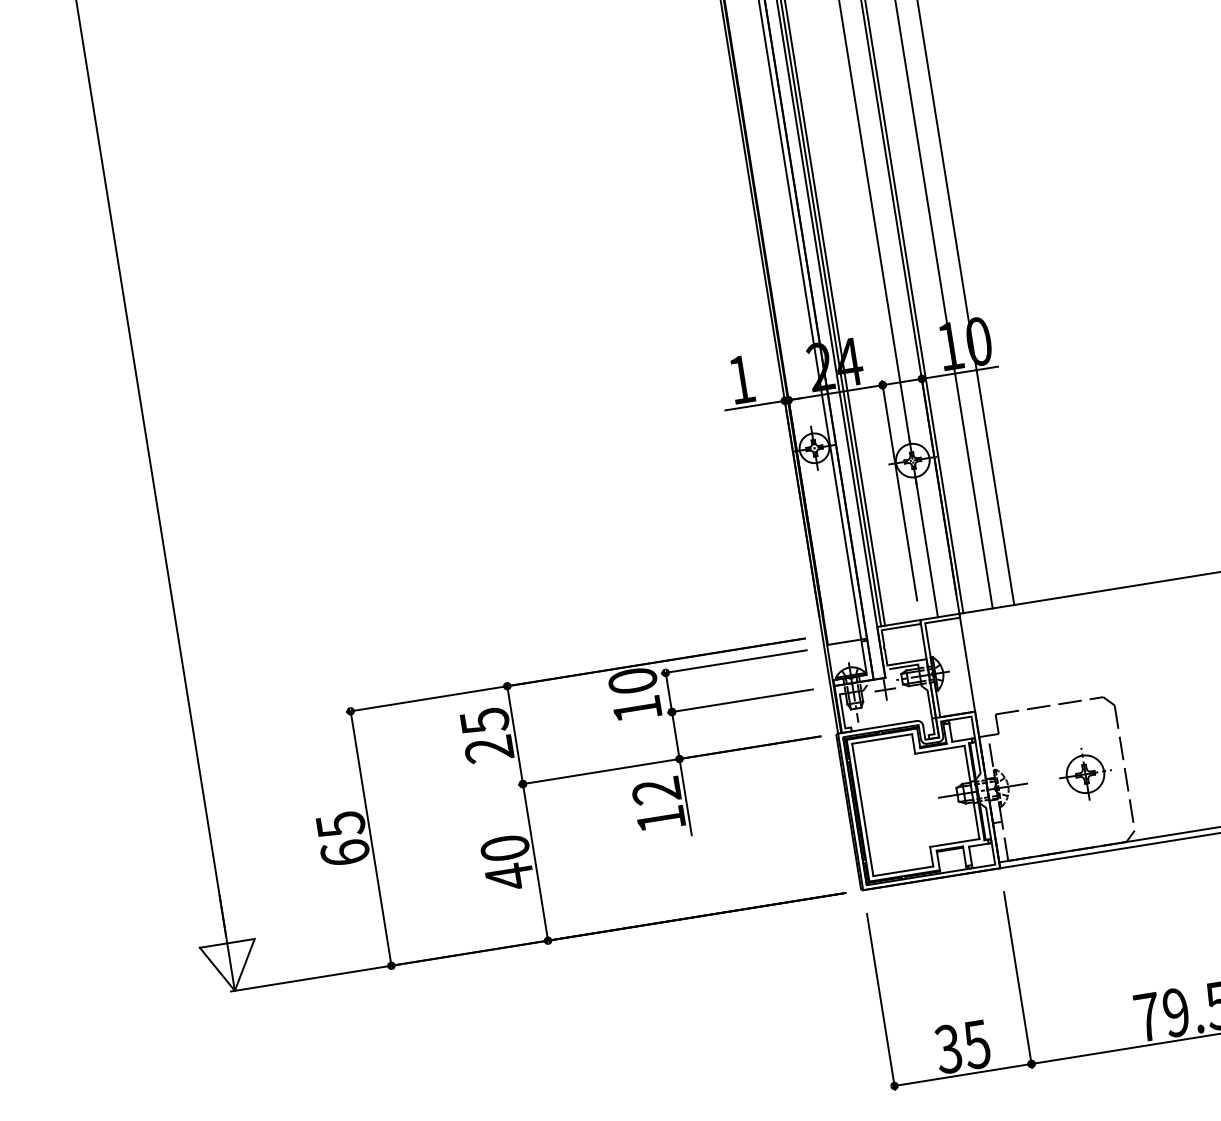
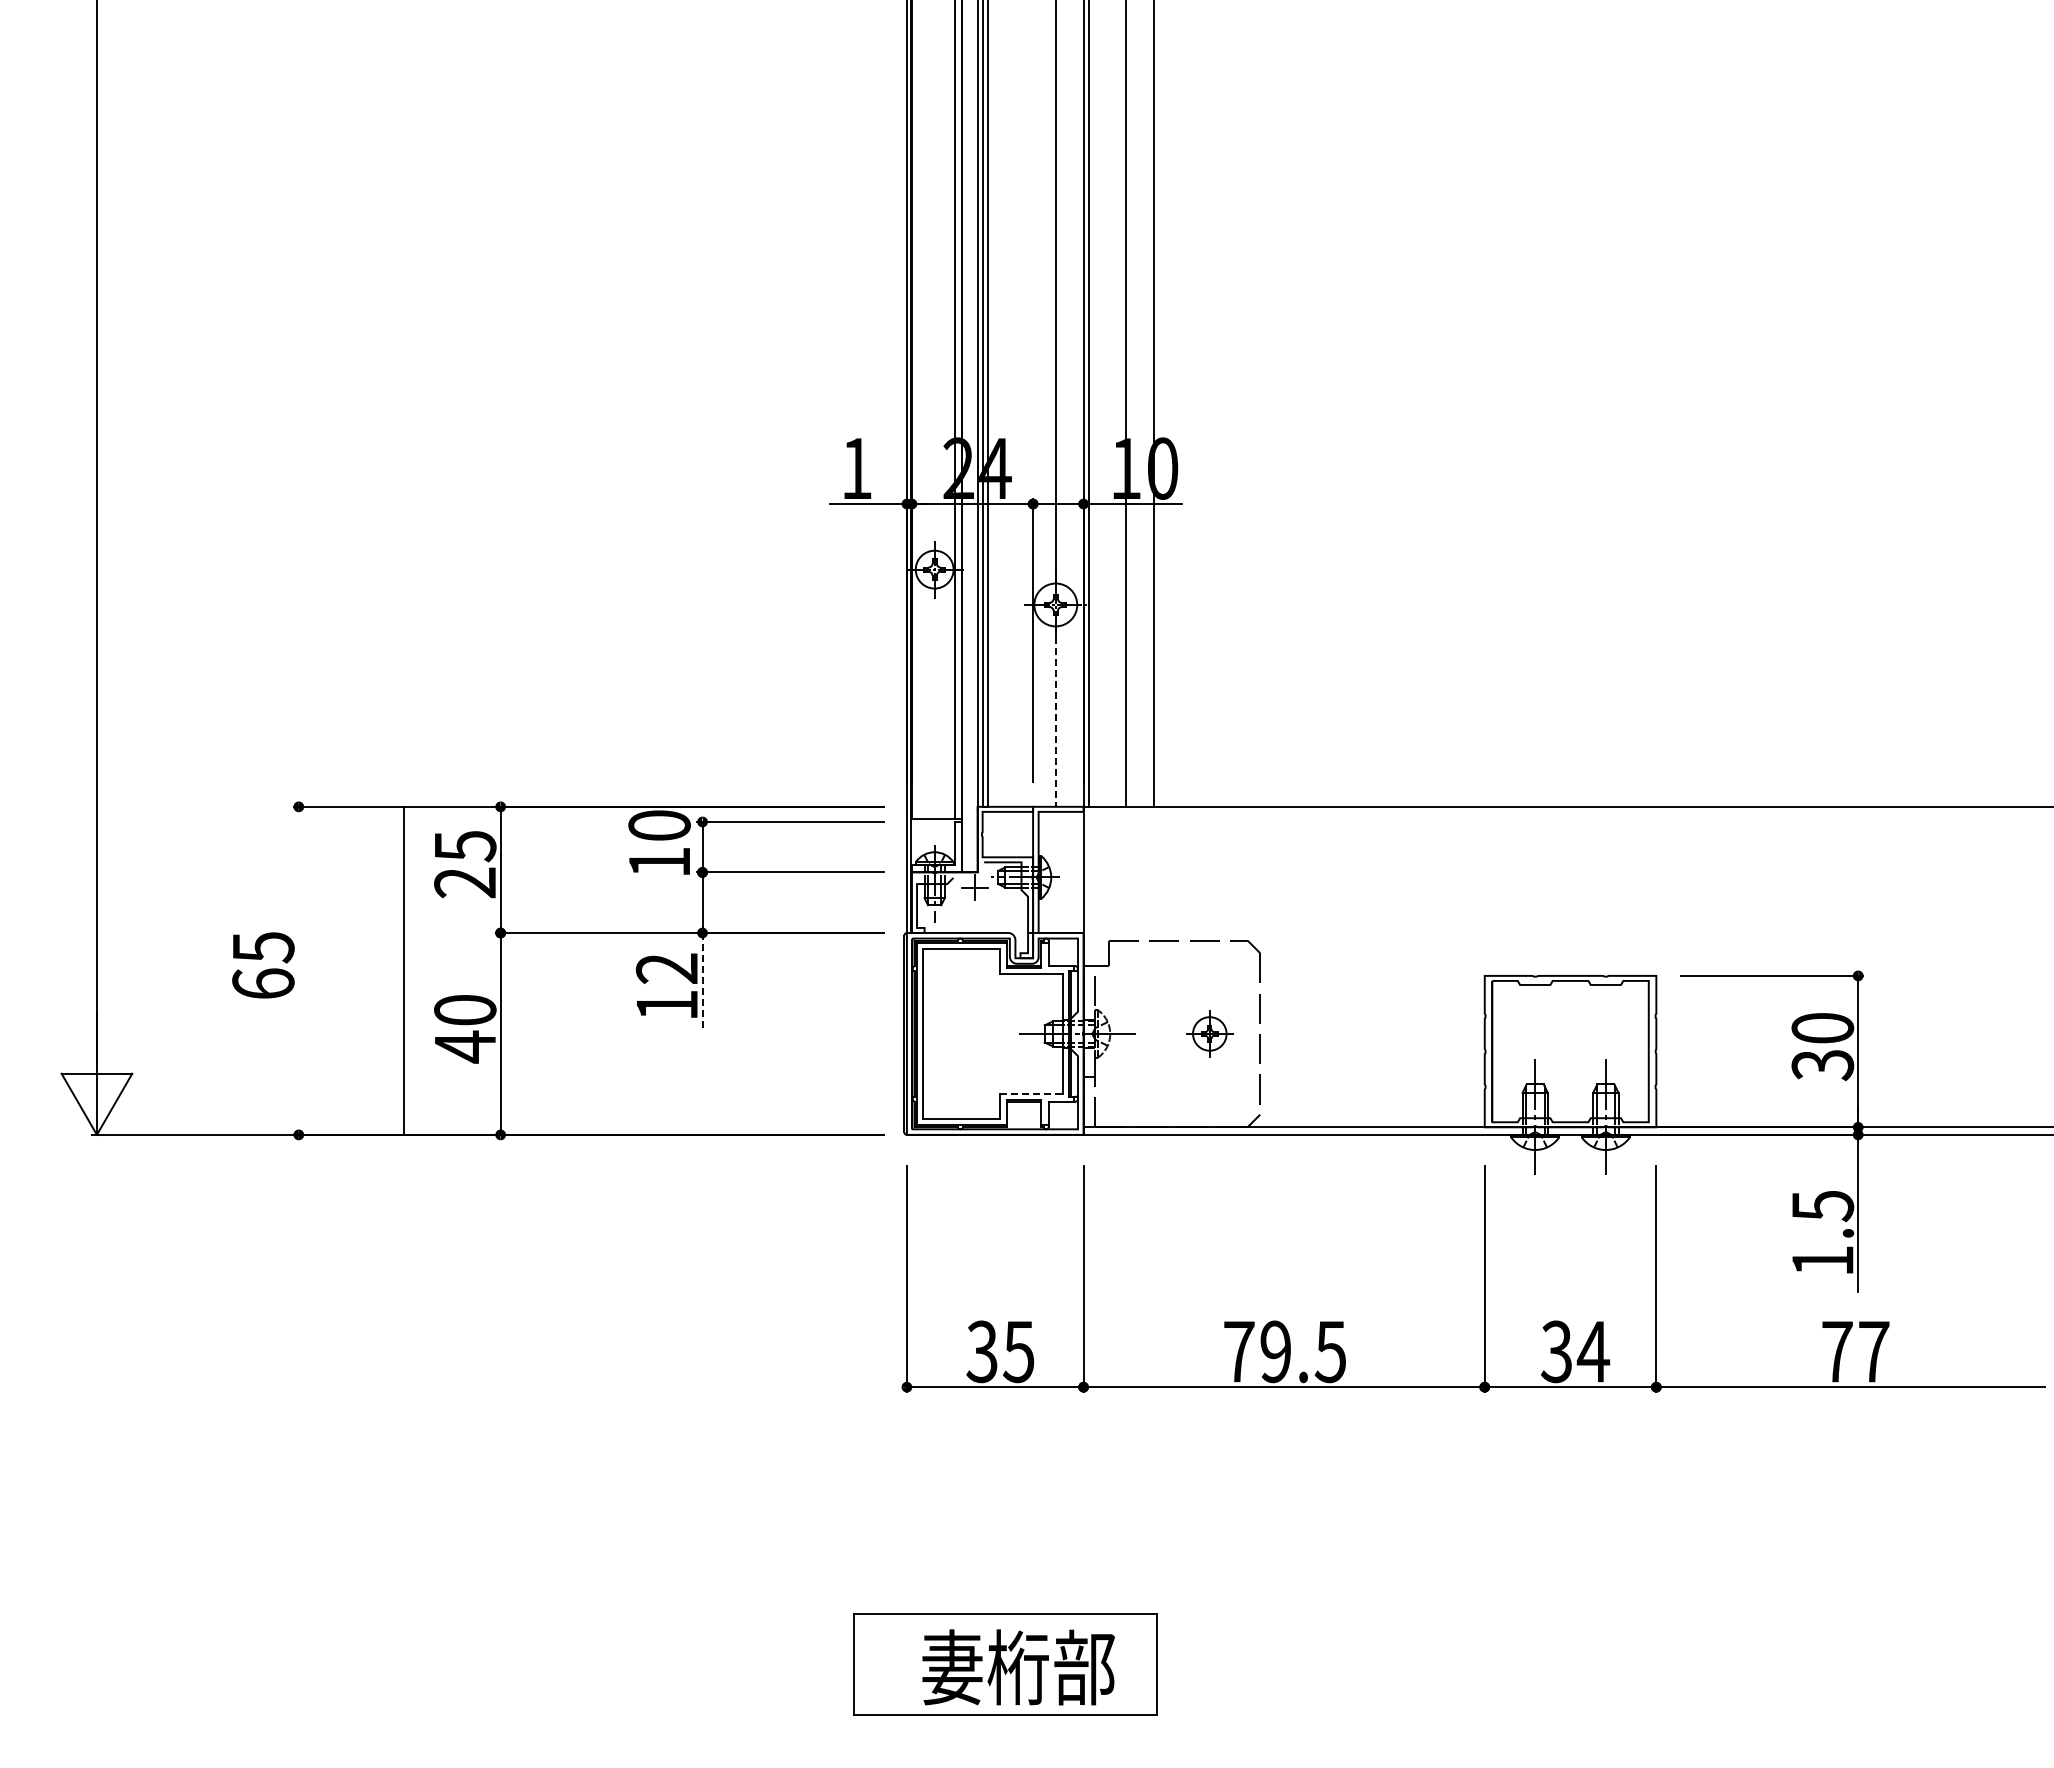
line: (926, 547) -> (1055, 717), solid -> dashed
part: (1085, 773) -> (1209, 1033), size x0.7
line: (685, 797) -> (702, 982), solid -> dashed
line: (370, 838) -> (403, 970), moved
line: (954, 842) -> (1031, 1093), solid -> dashed

